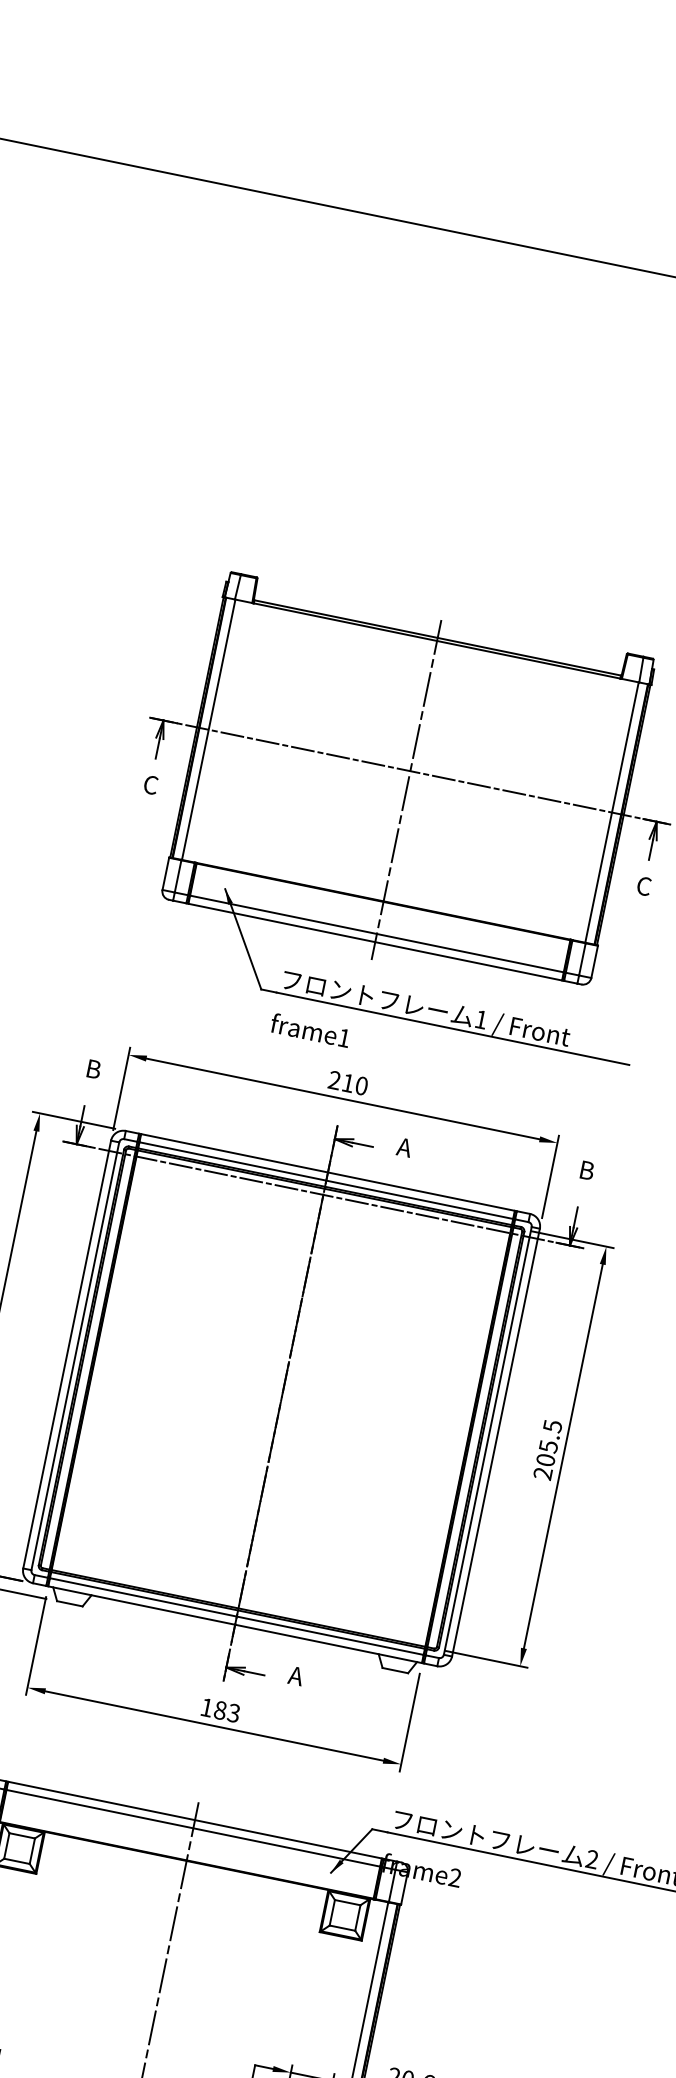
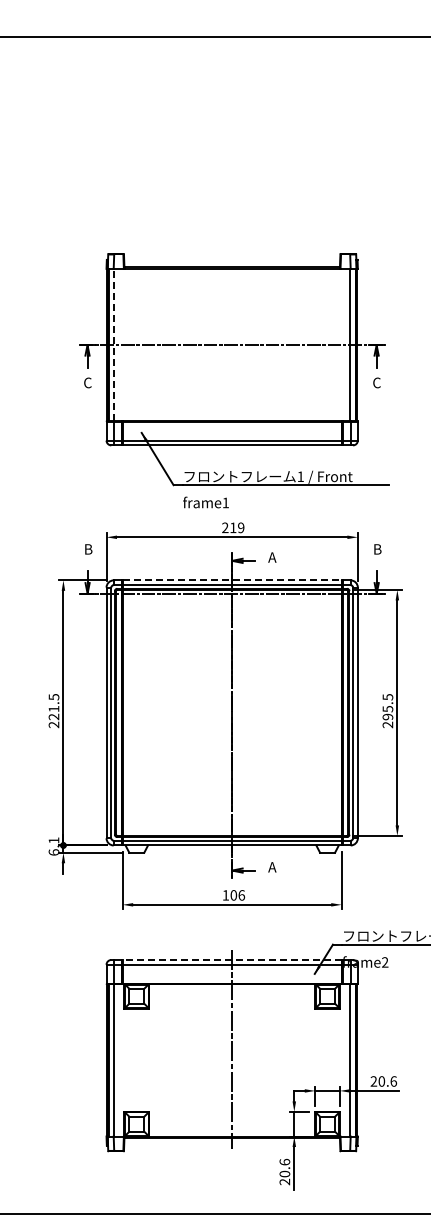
line: (209, 728) -> (114, 344), solid -> dashed
line: (407, 788) -> (232, 355), removed
text: (362, 1085) -> (241, 527), 210 -> 219
line: (328, 1172) -> (232, 580), solid -> dashed
text: (545, 1459) -> (387, 716), 205.5 -> 295.5
text: (226, 1711) -> (237, 895), 183 -> 106
line: (195, 1821) -> (232, 960), solid -> dashed

